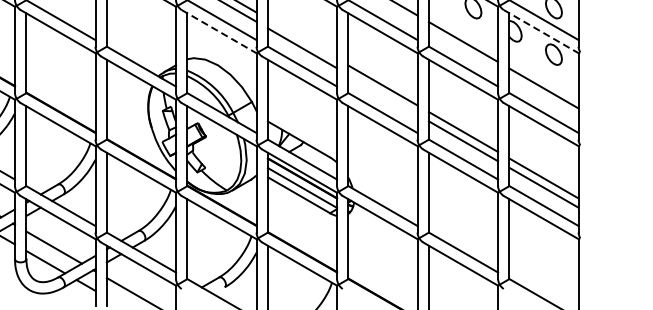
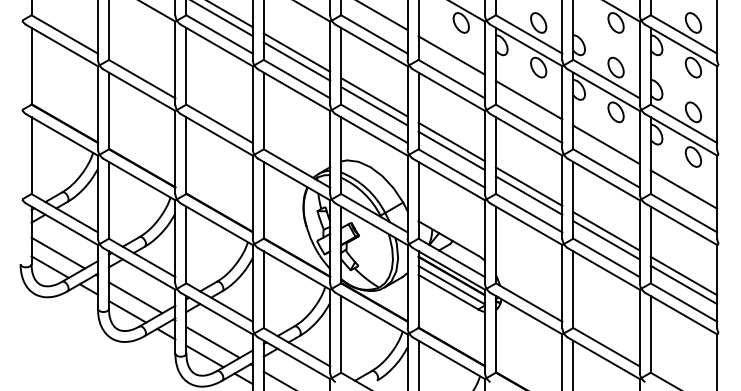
line: (218, 31) -> (371, 134), dashed -> solid
line: (541, 31) -> (681, 134), dashed -> solid
line: (302, 38) -> (451, 141), added
line: (382, 94) -> (528, 195), added

